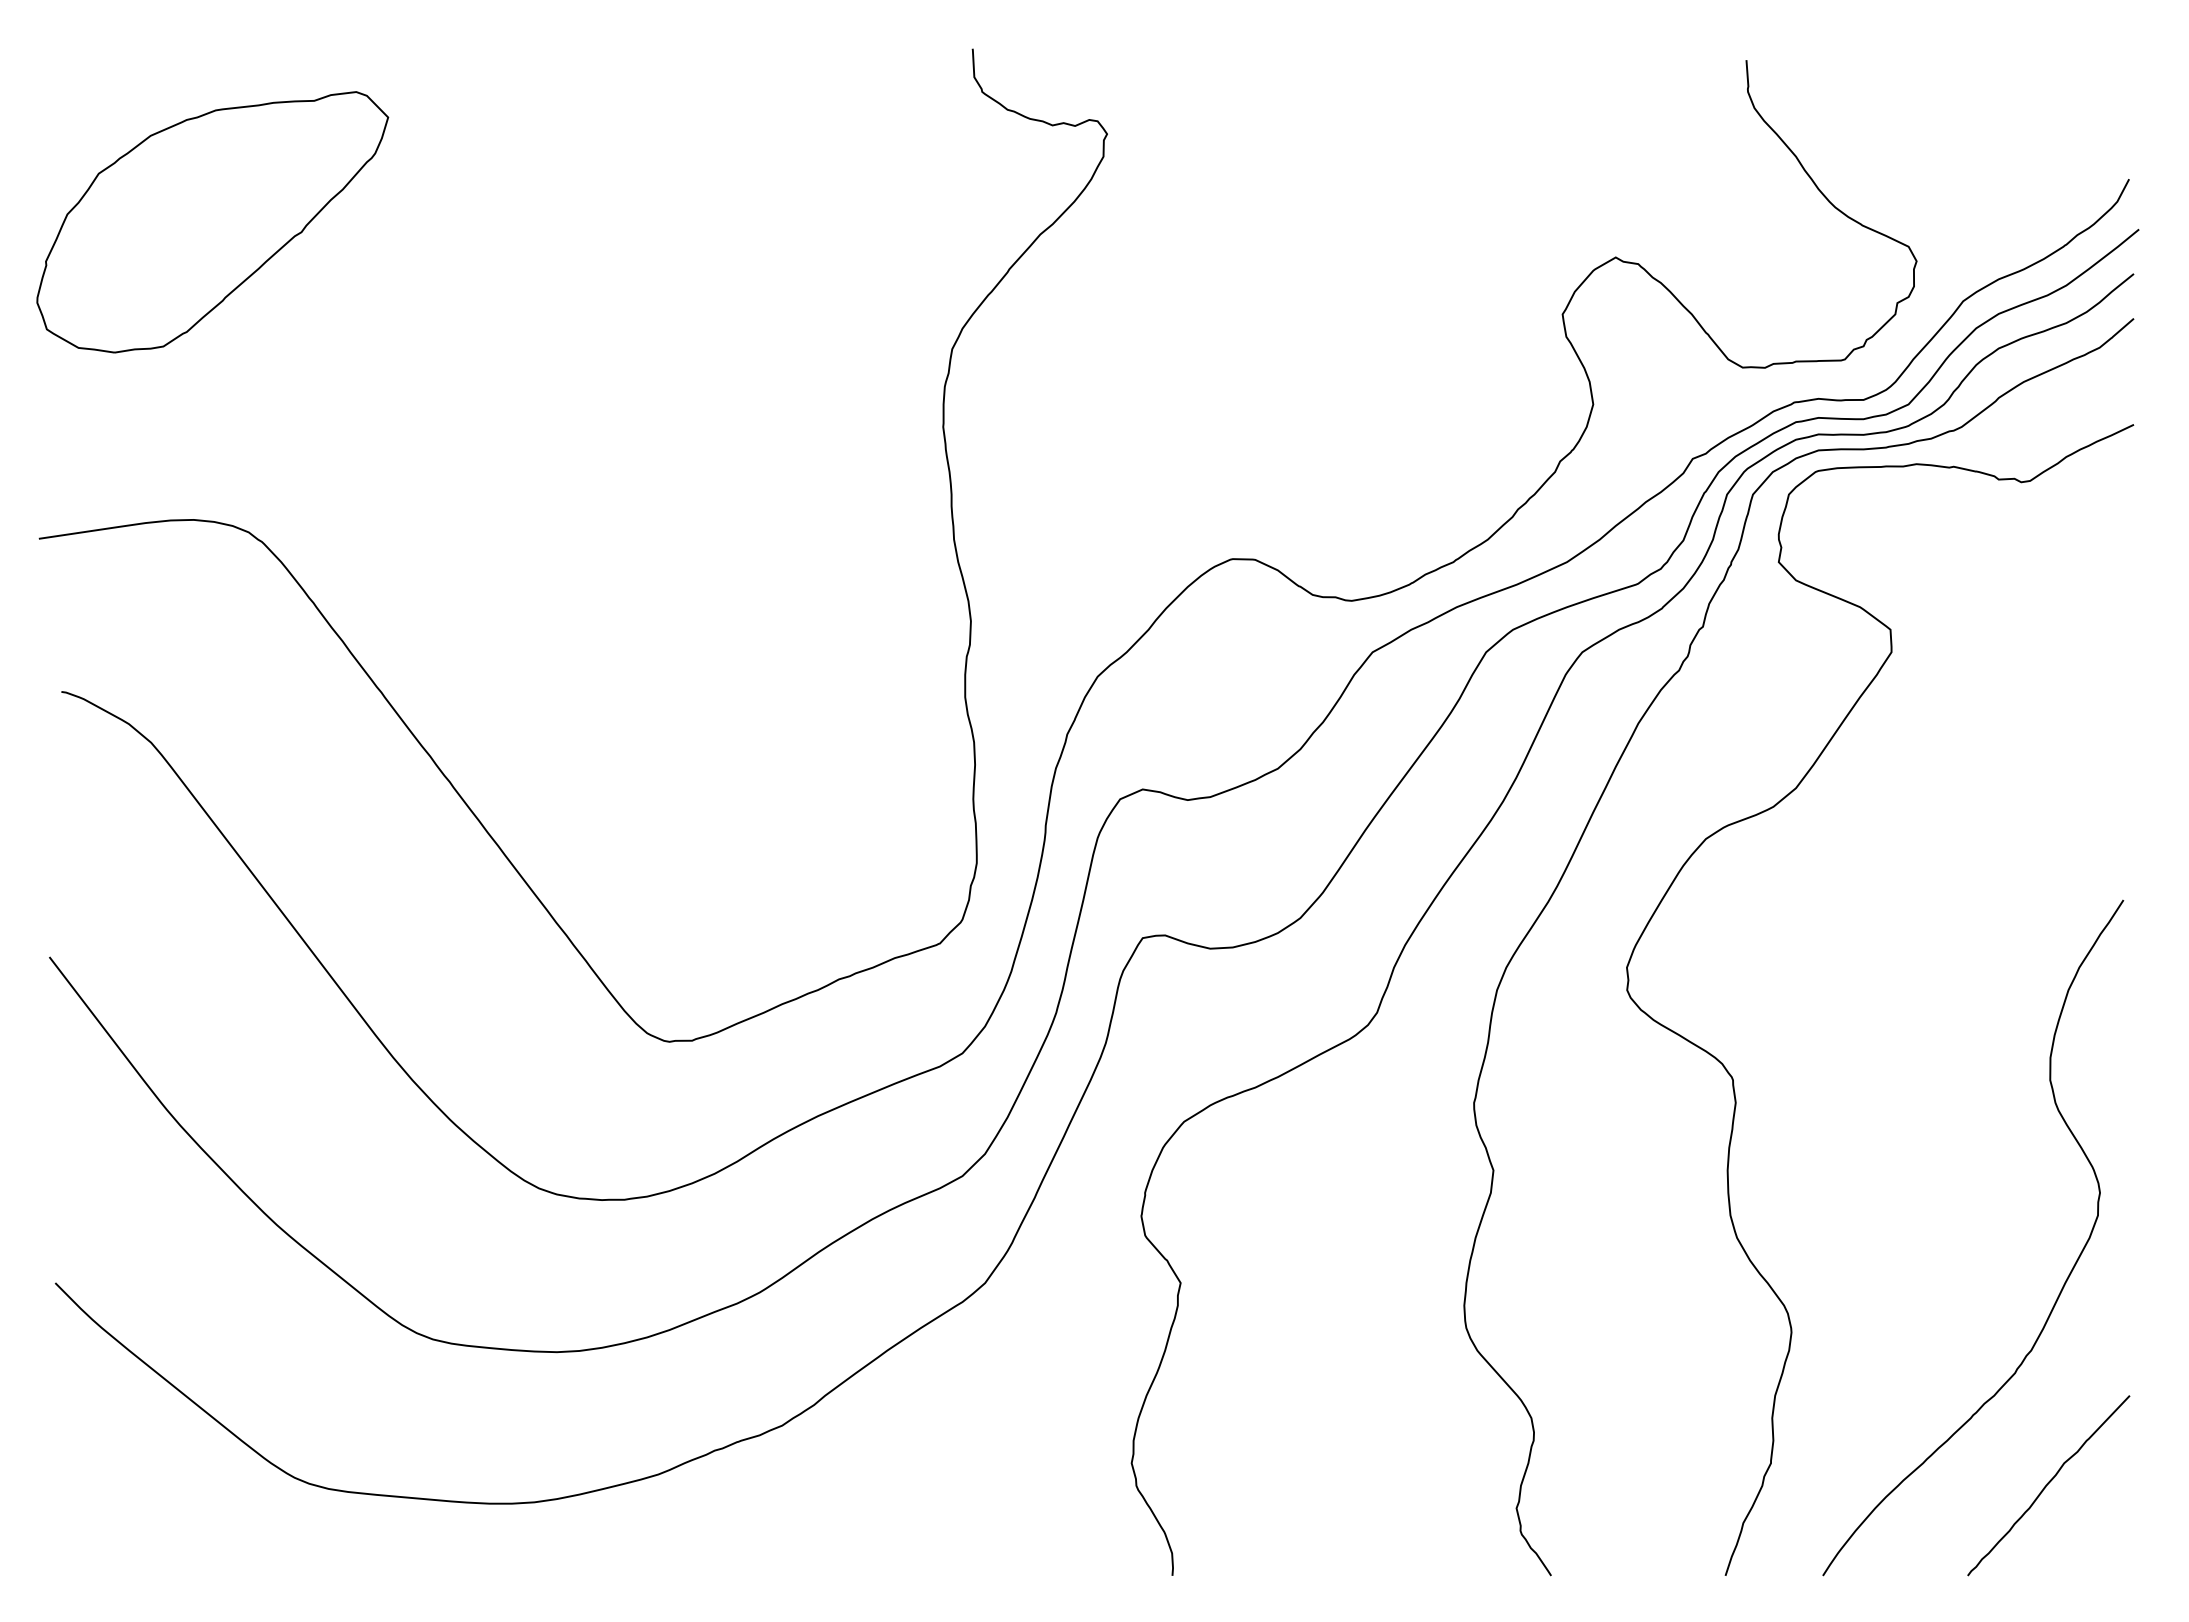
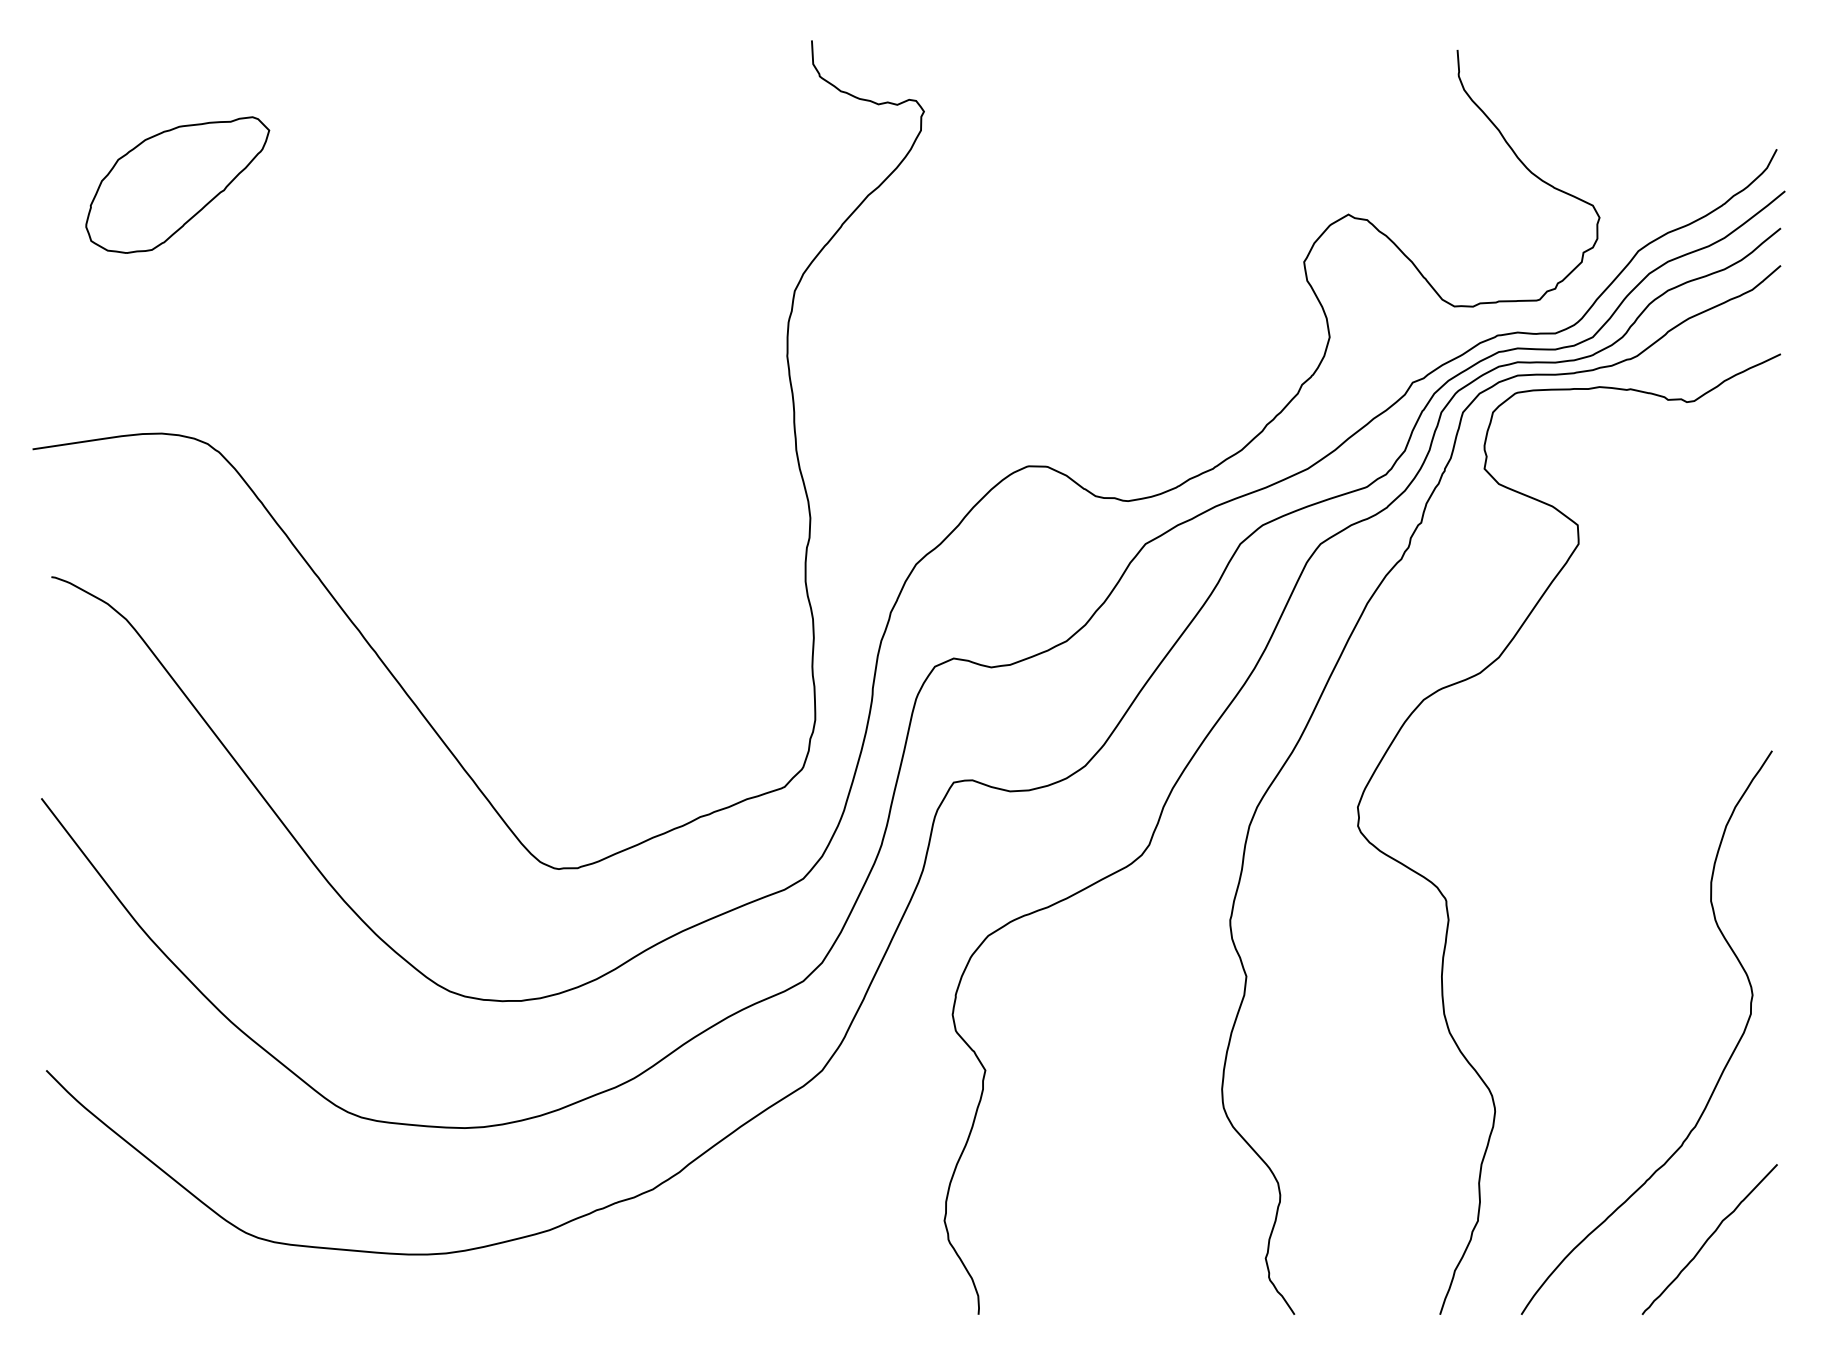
part: (212, 221) -> (177, 184), size x0.62

